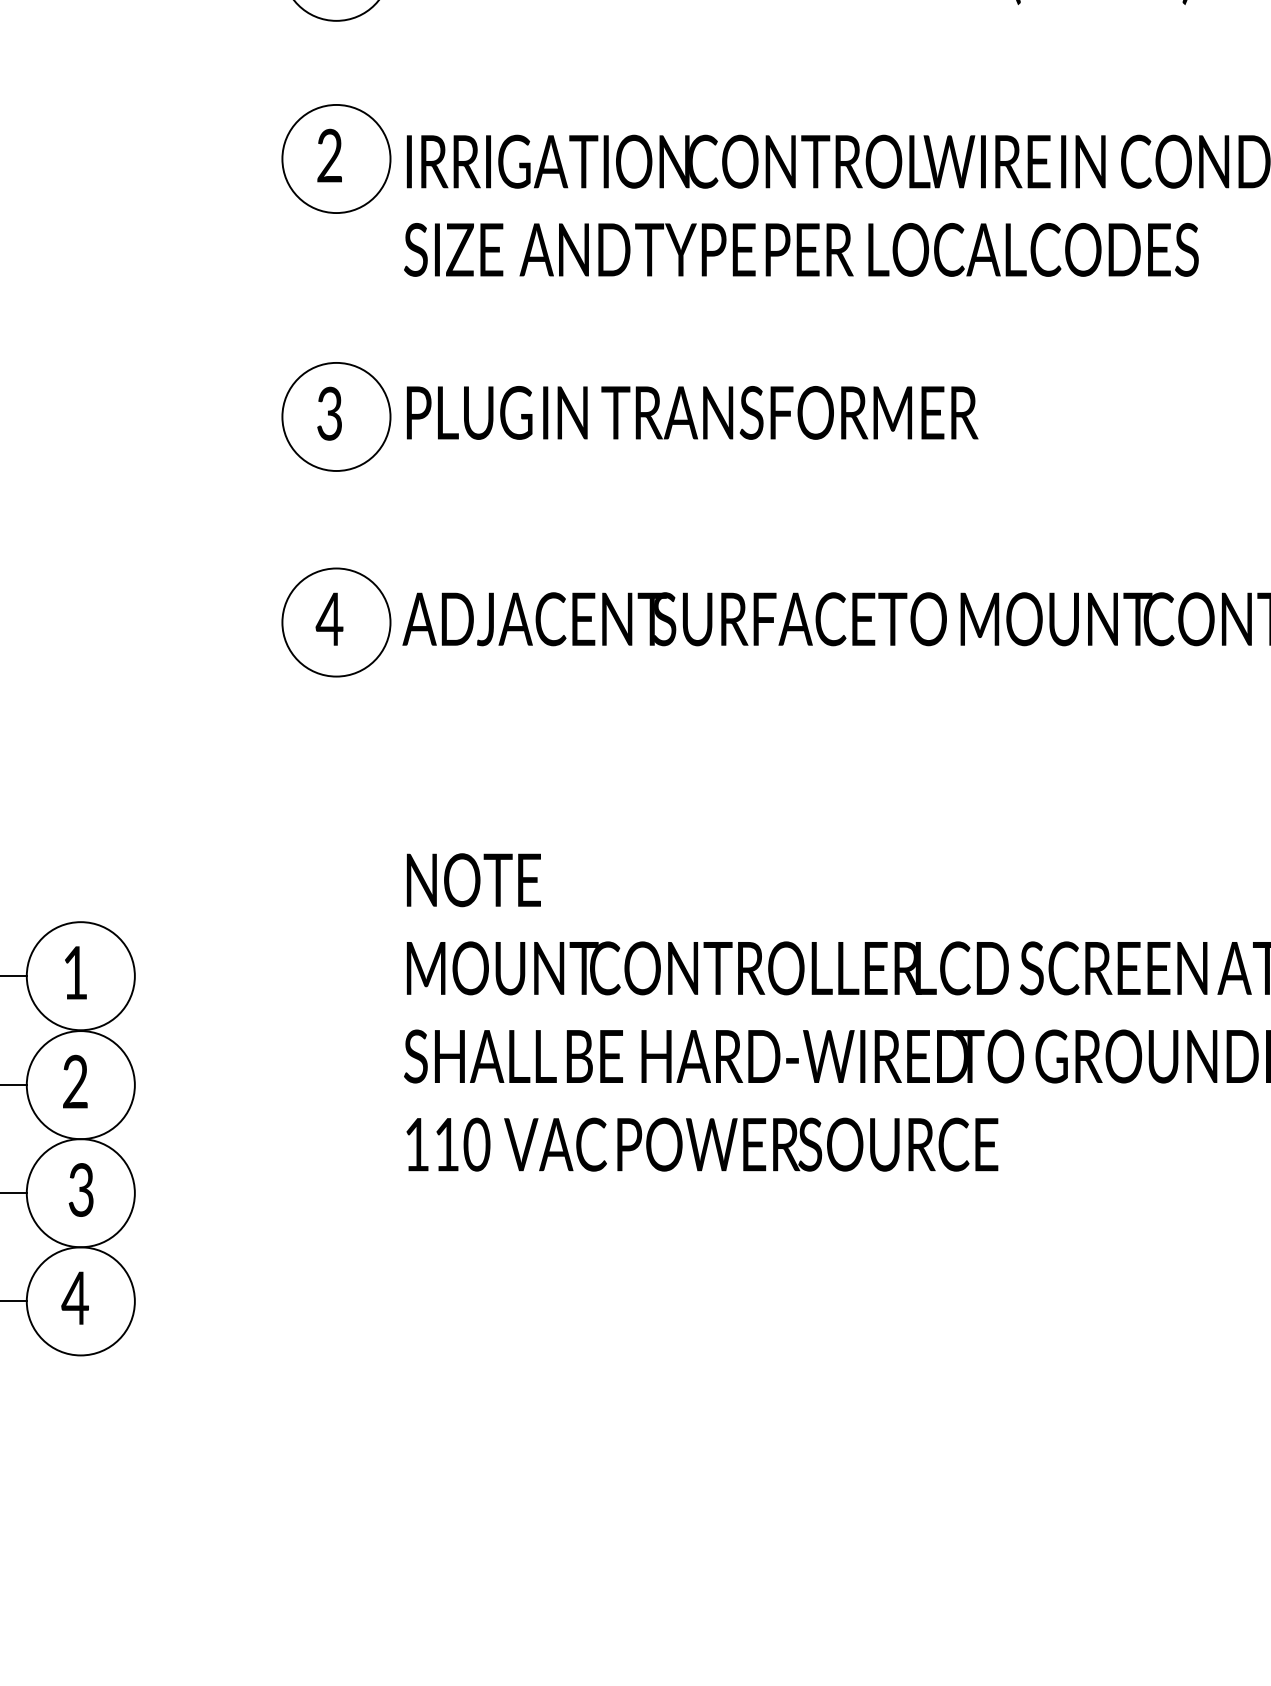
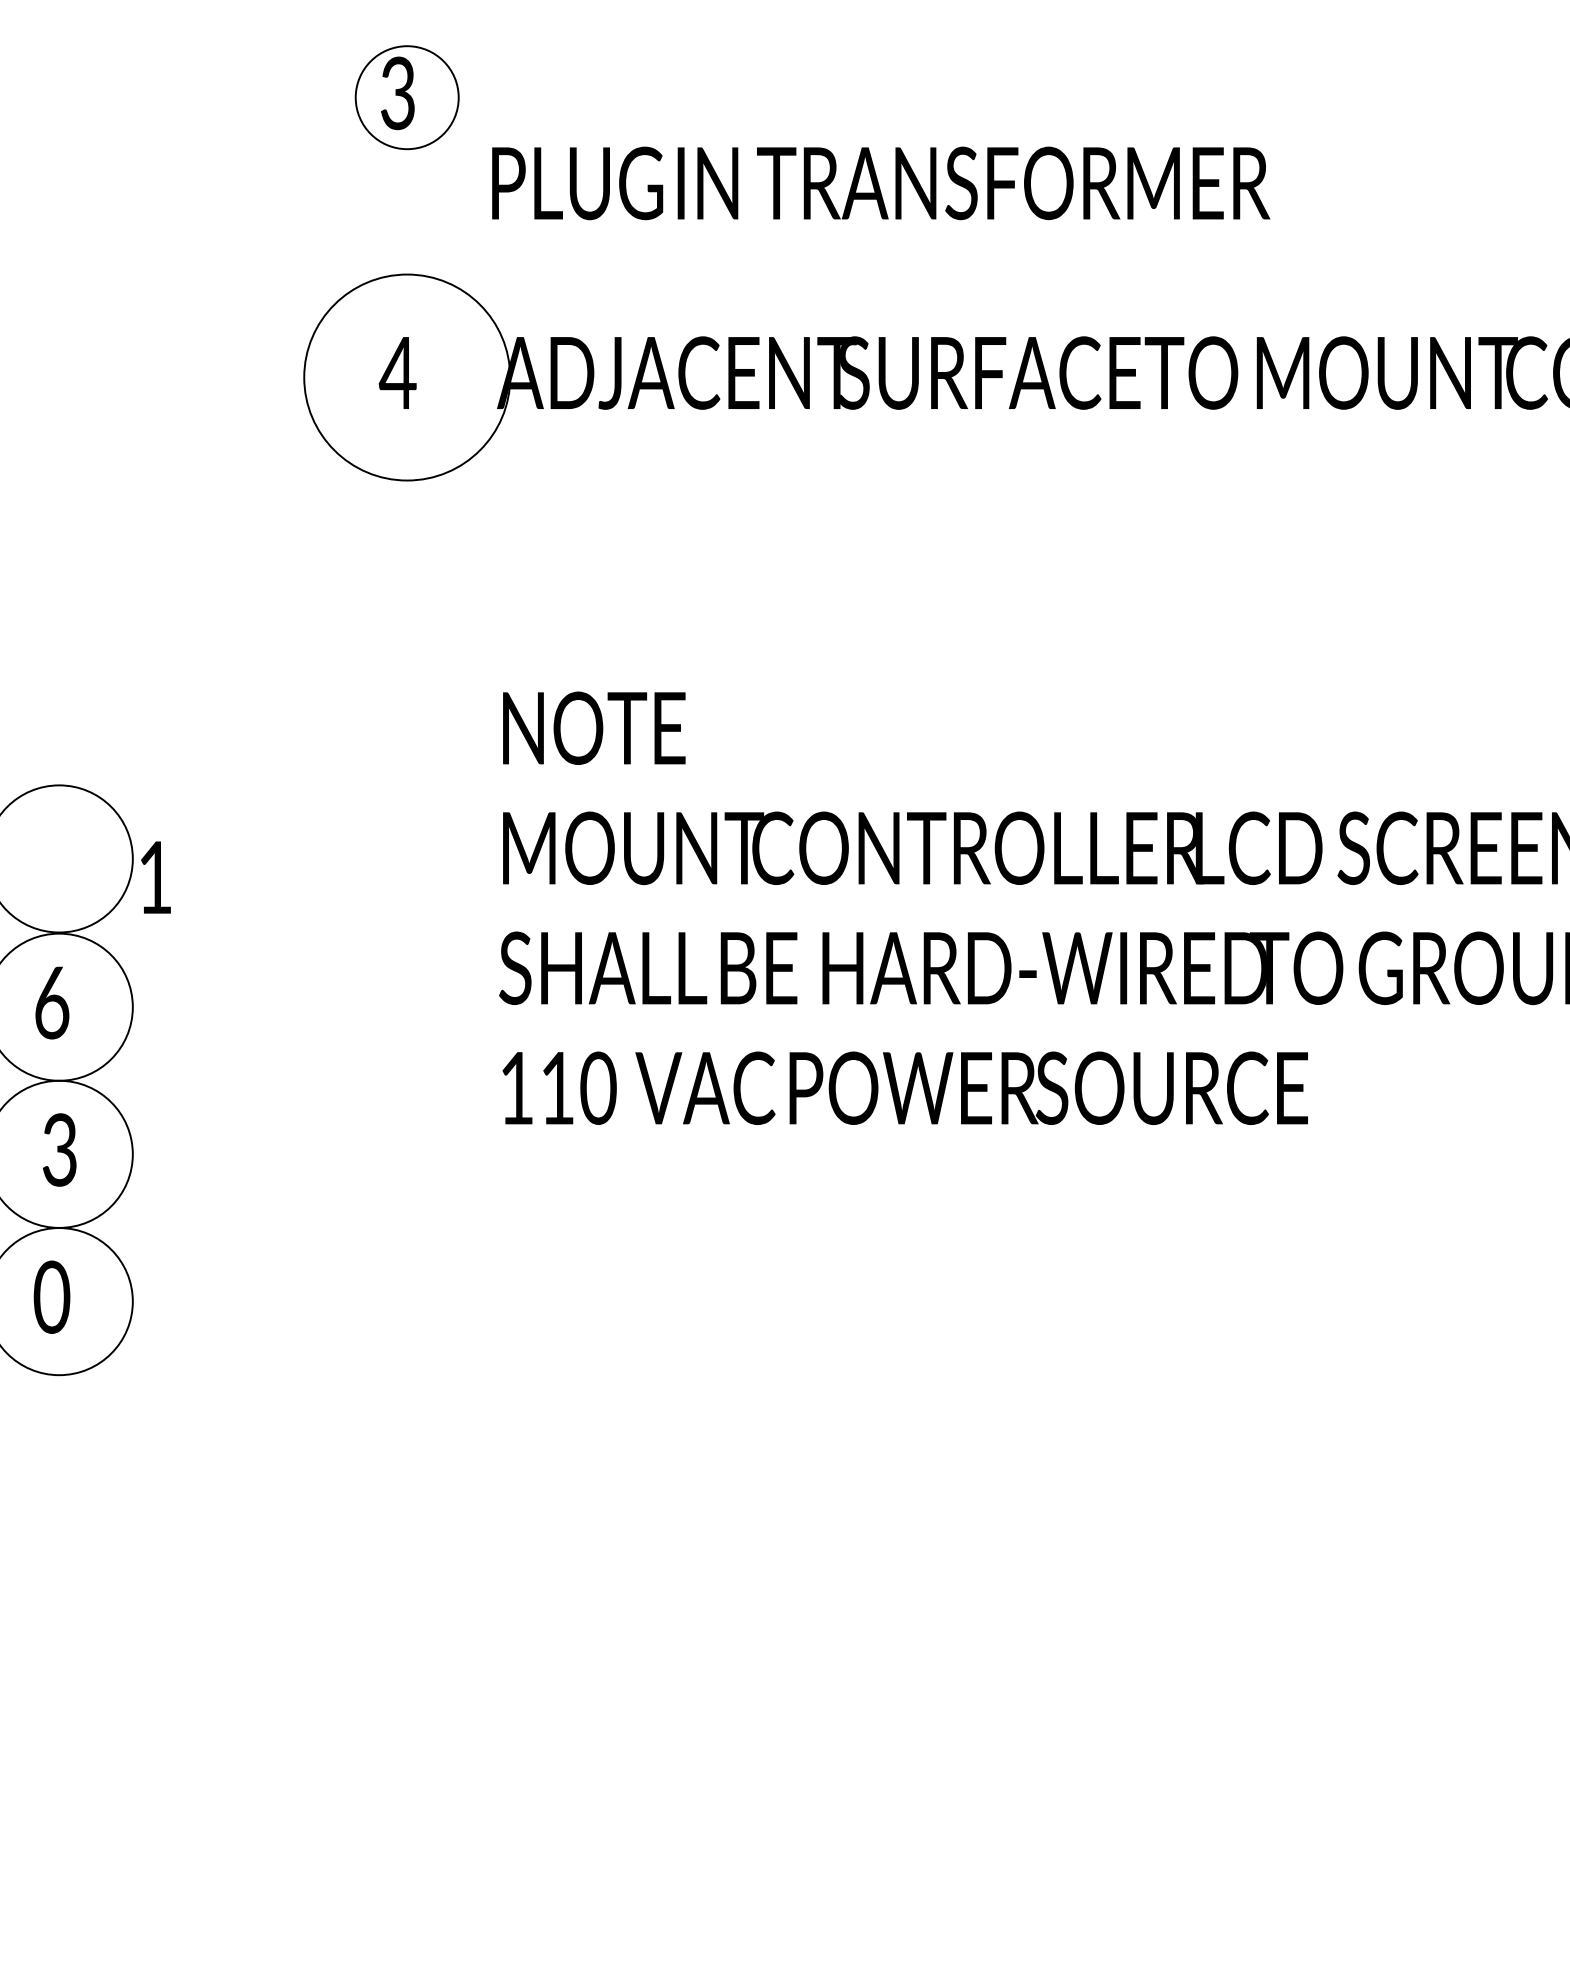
text: (692, 412) -> (880, 182), moved
circle: (336, 416) -> (407, 97), size x0.7
circle: (336, 622) -> (407, 377), size x1.4
text: (75, 972) -> (155, 877), moved
text: (75, 1081) -> (51, 1002), 2 -> 6
text: (74, 1298) -> (50, 1297), 4 -> 0

